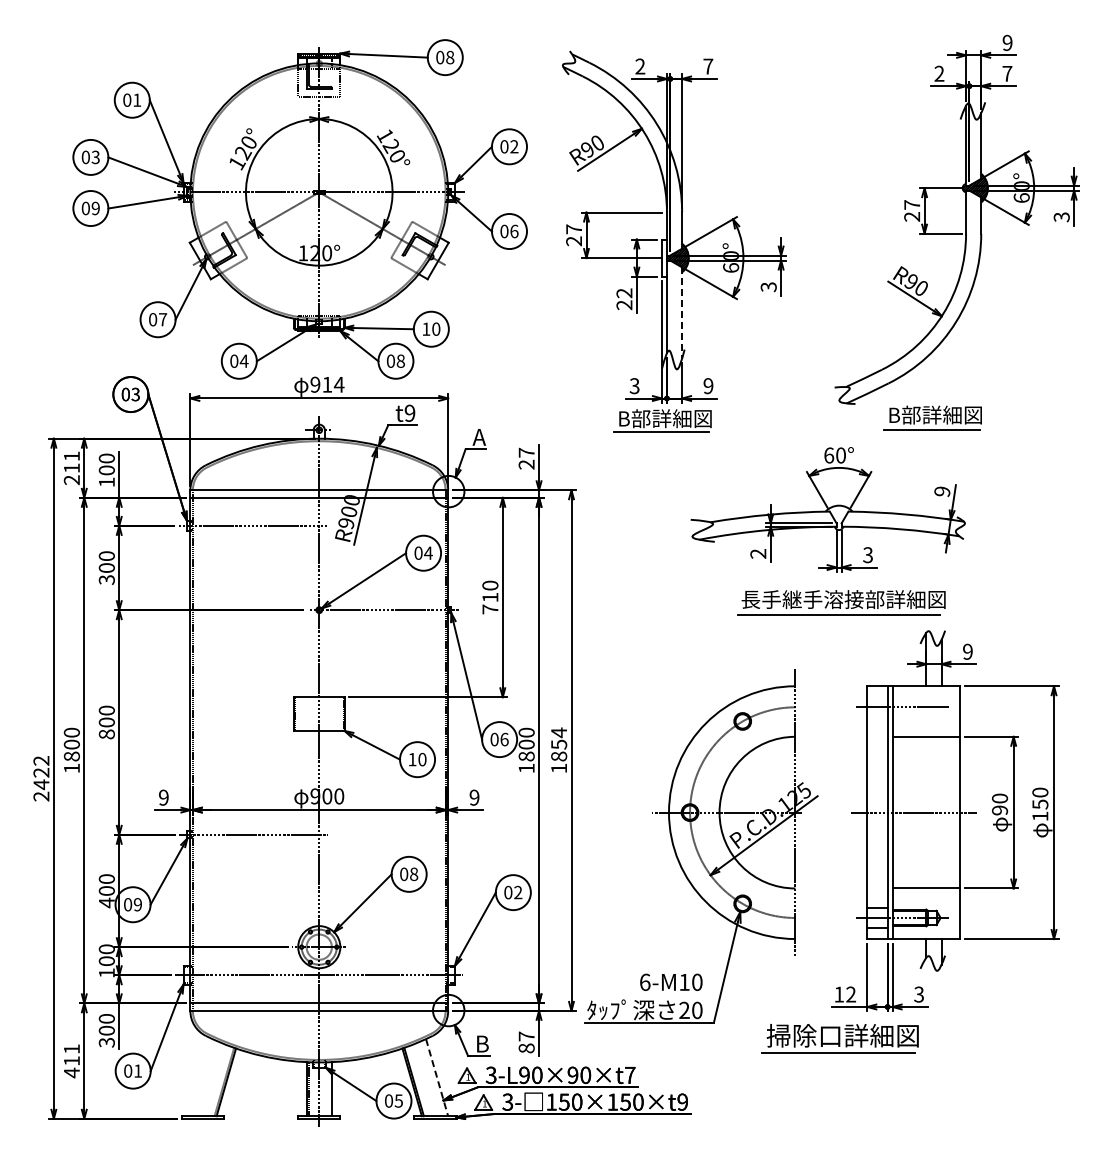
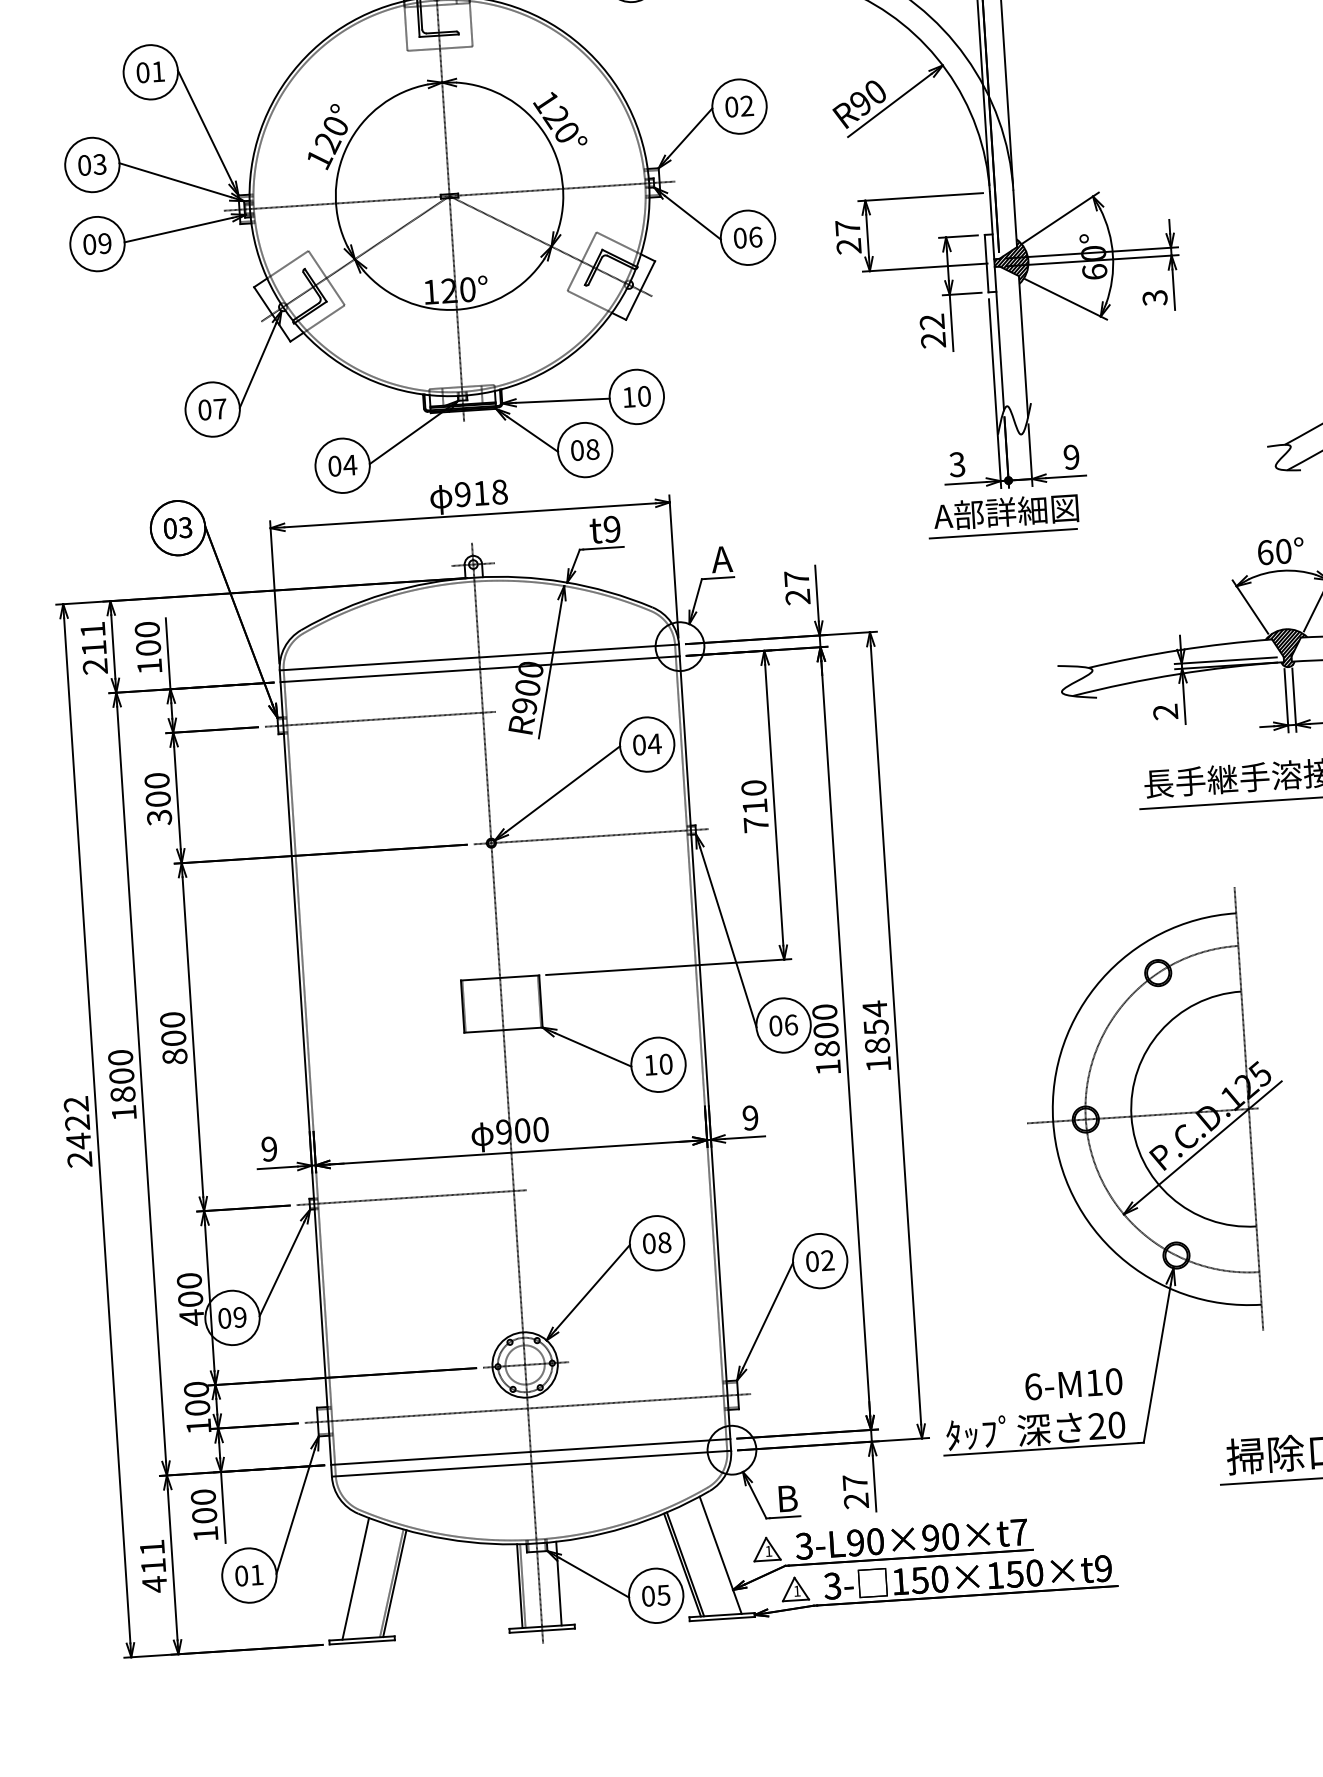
line: (682, 313) -> (1024, 347), dashed -> solid
text: (338, 384) -> (498, 491), 914 -> 918
text: (664, 418) -> (1006, 511), B部詳細図 -> A部詳細図
hatch: (839, 517) -> (1287, 647), added
text: (106, 1042) -> (205, 1533), 300 -> 100
text: (526, 1048) -> (856, 1501), 87 -> 27
line: (201, 1077) -> (355, 1578), added
line: (437, 1078) -> (721, 1556), dashed -> solid

